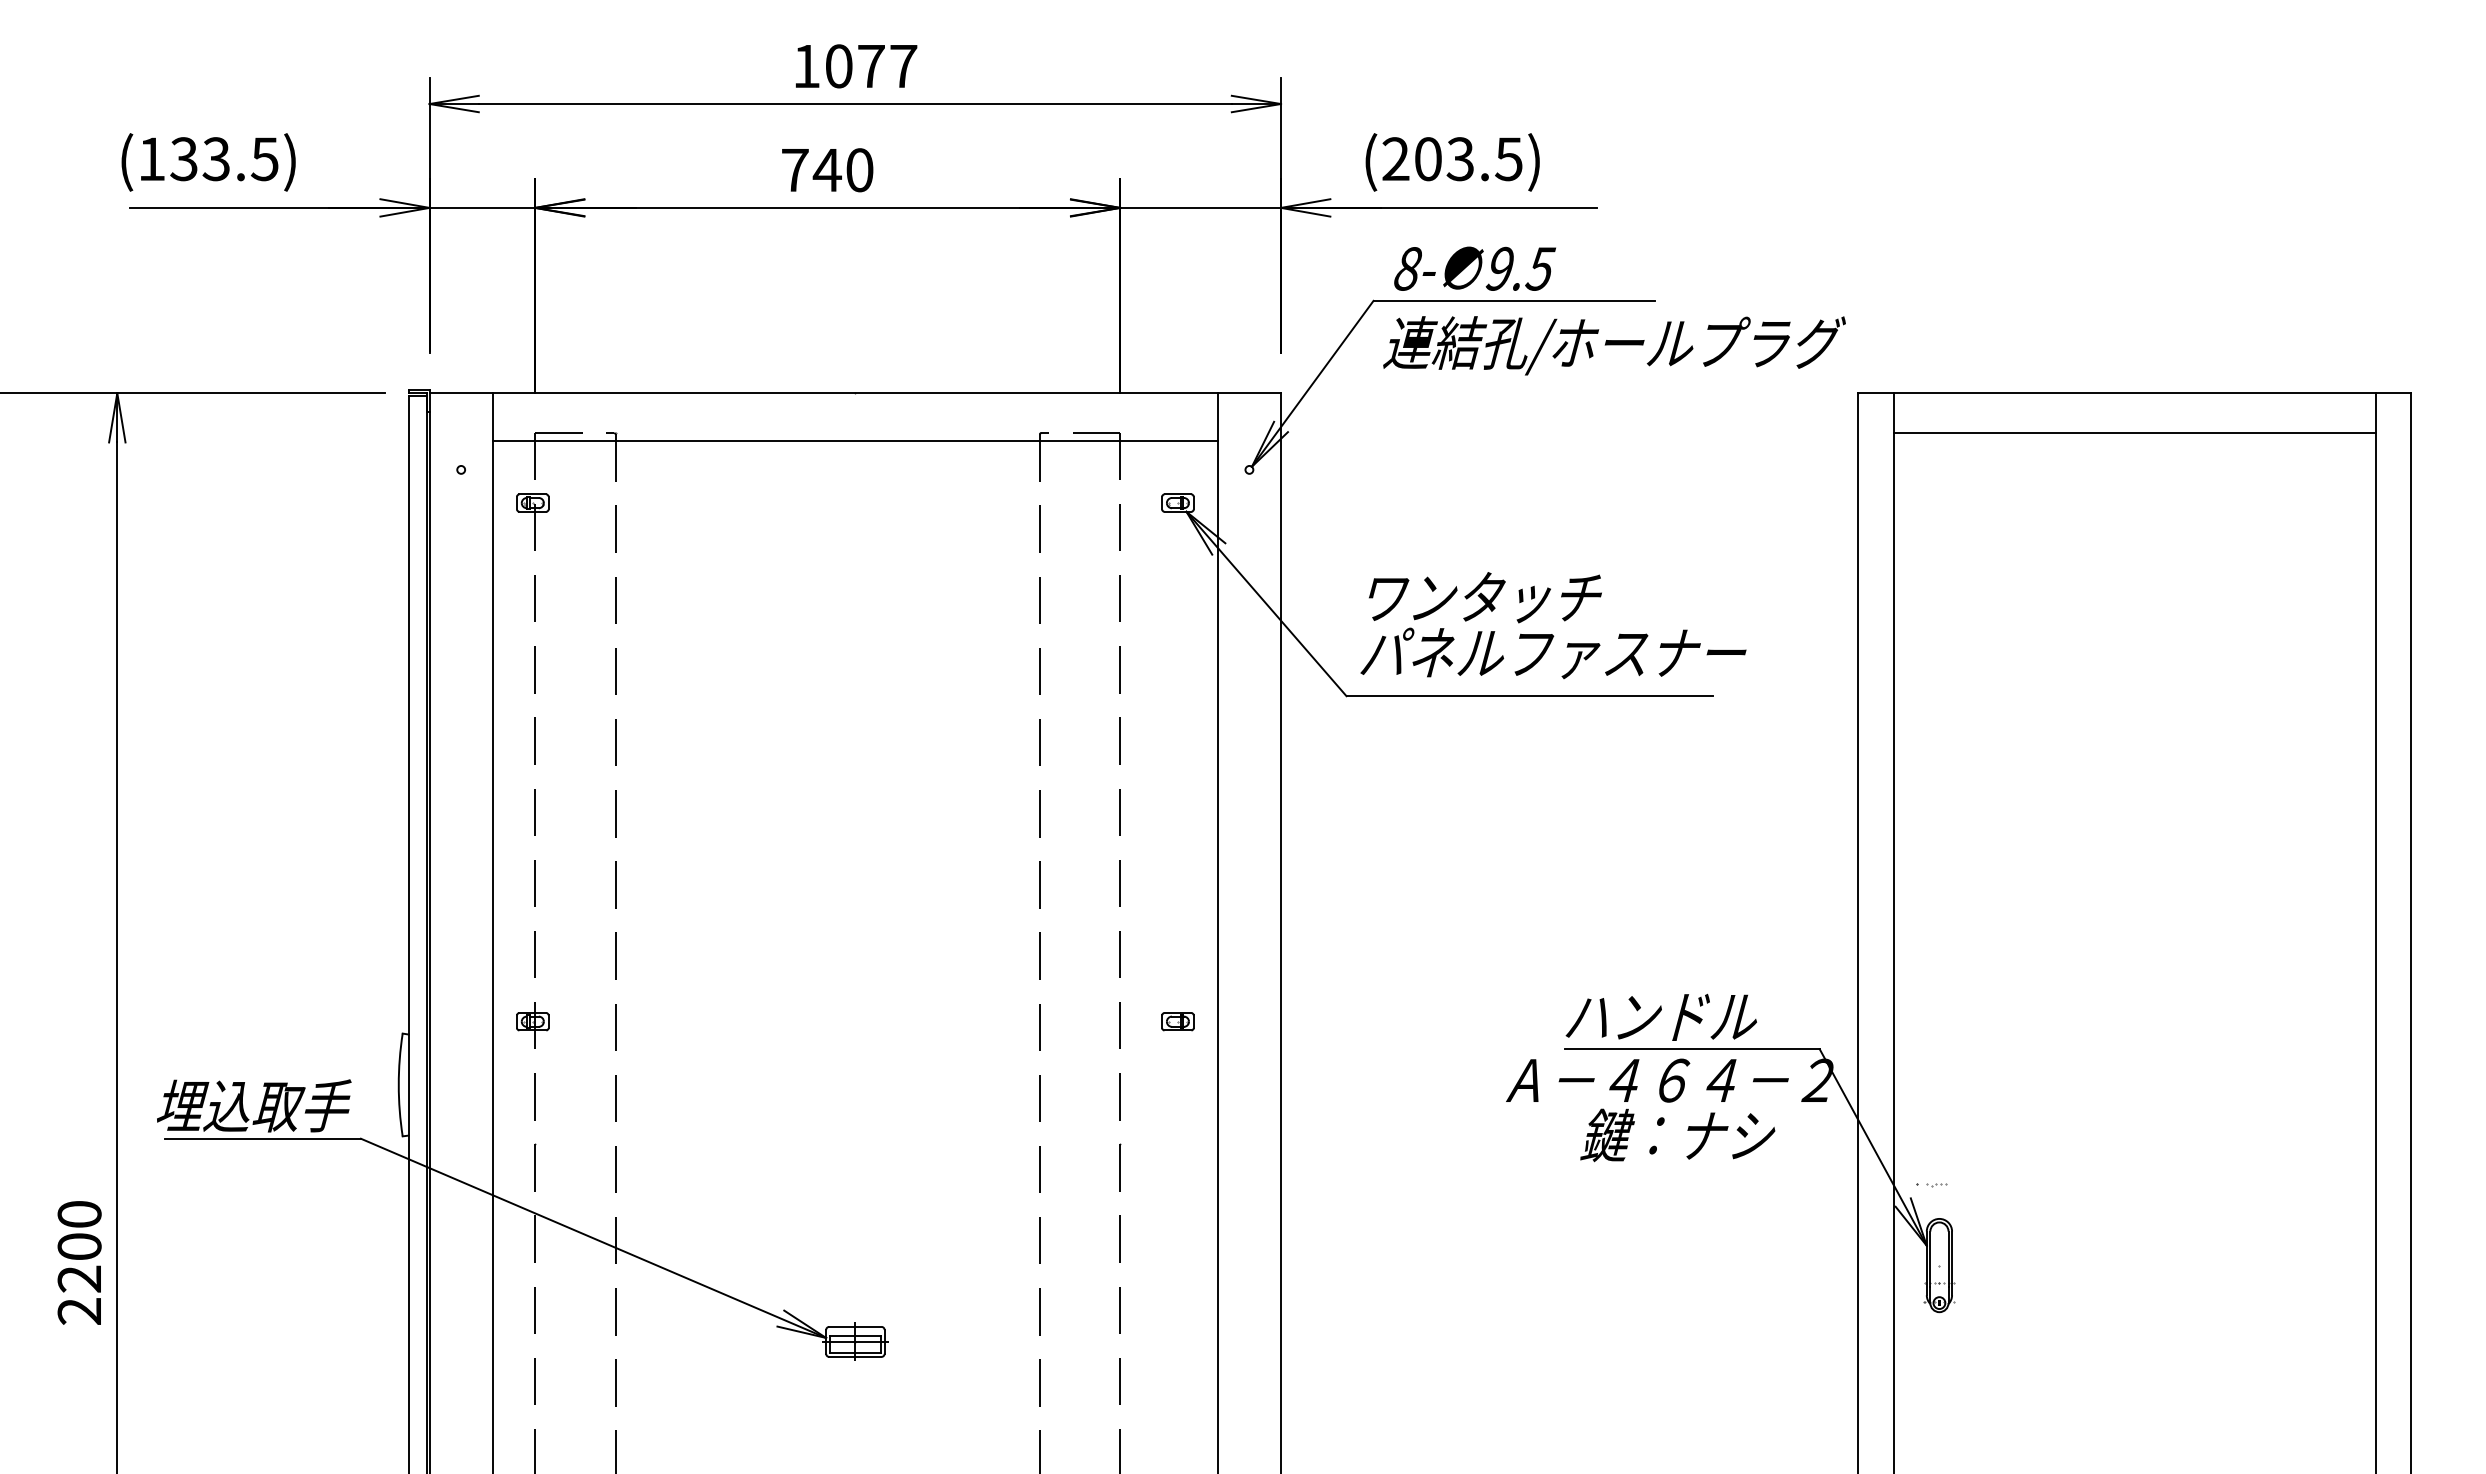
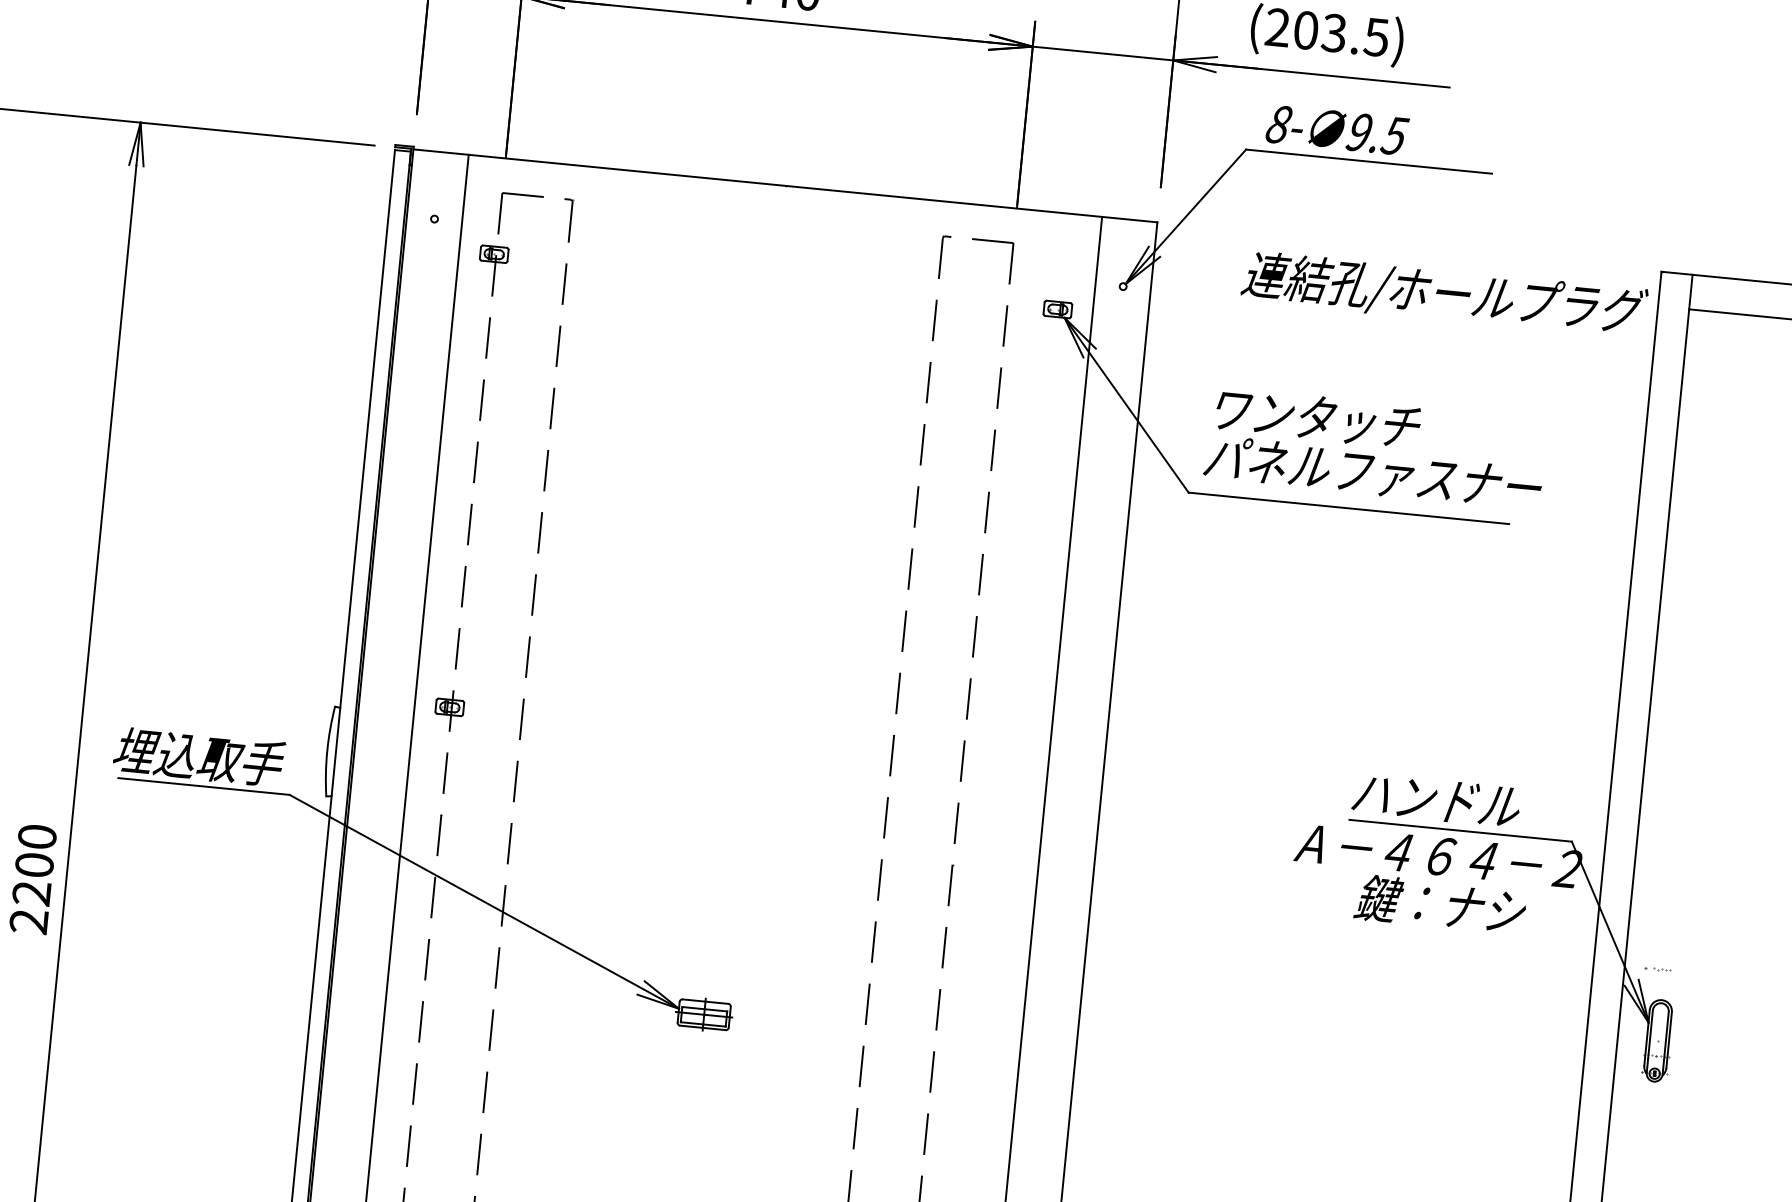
text: (1614, 345) -> (1444, 294), moved
line: (854, 440) -> (780, 227), removed
part: (1177, 1021) -> (1013, 762), removed

